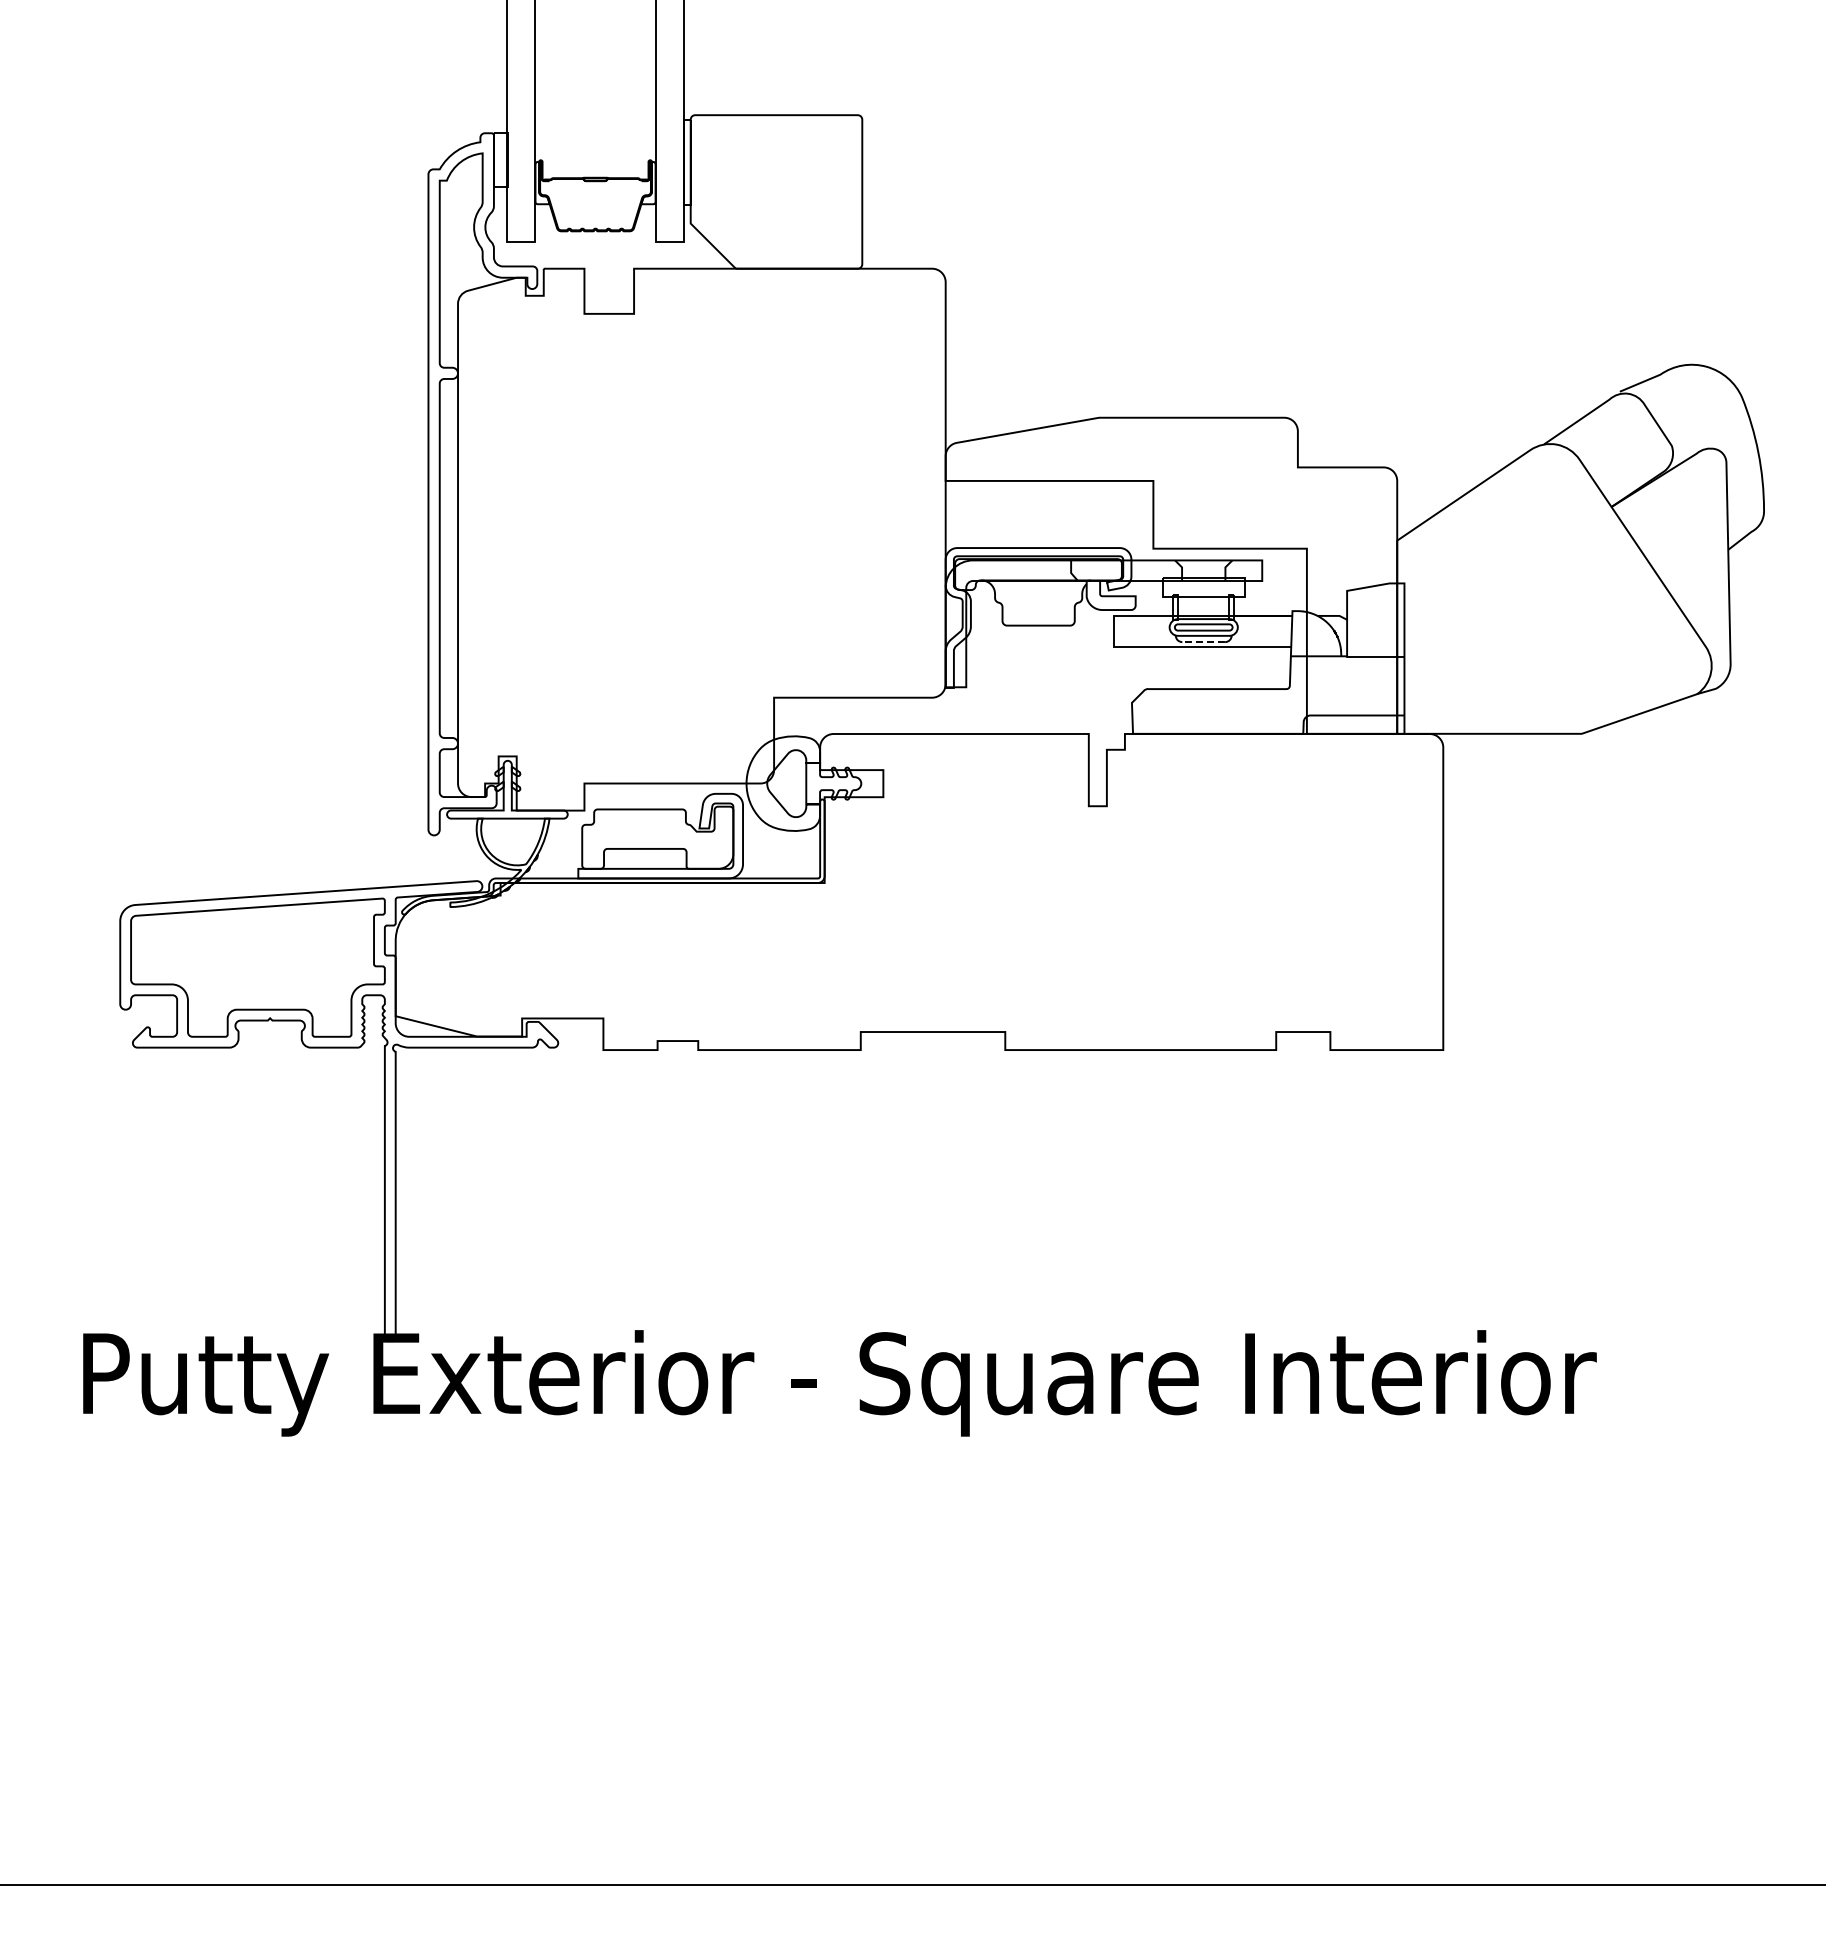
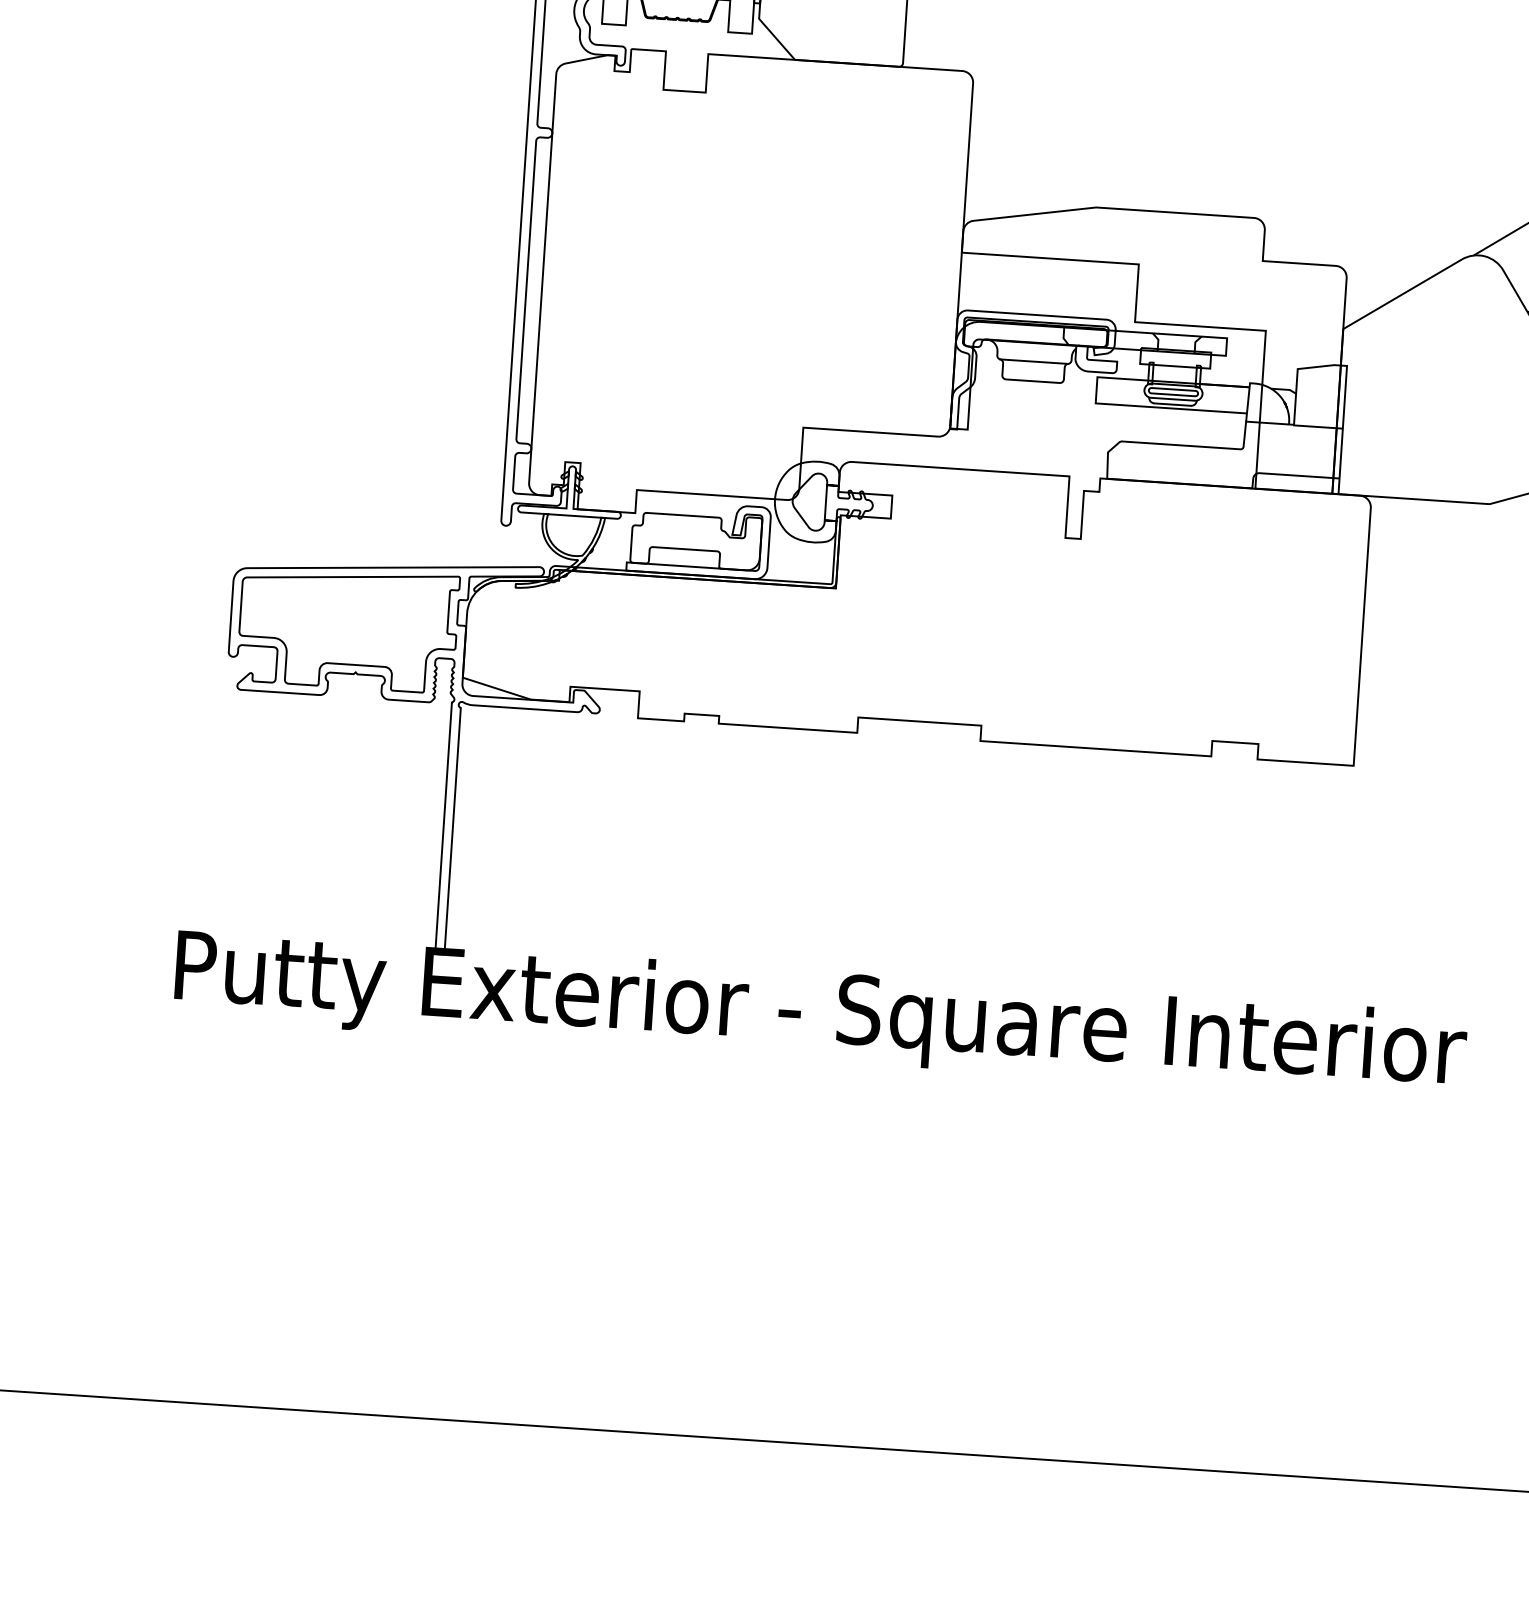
line: (1038, 602) -> (1034, 361), added
line: (1203, 642) -> (1172, 404), dashed -> solid

